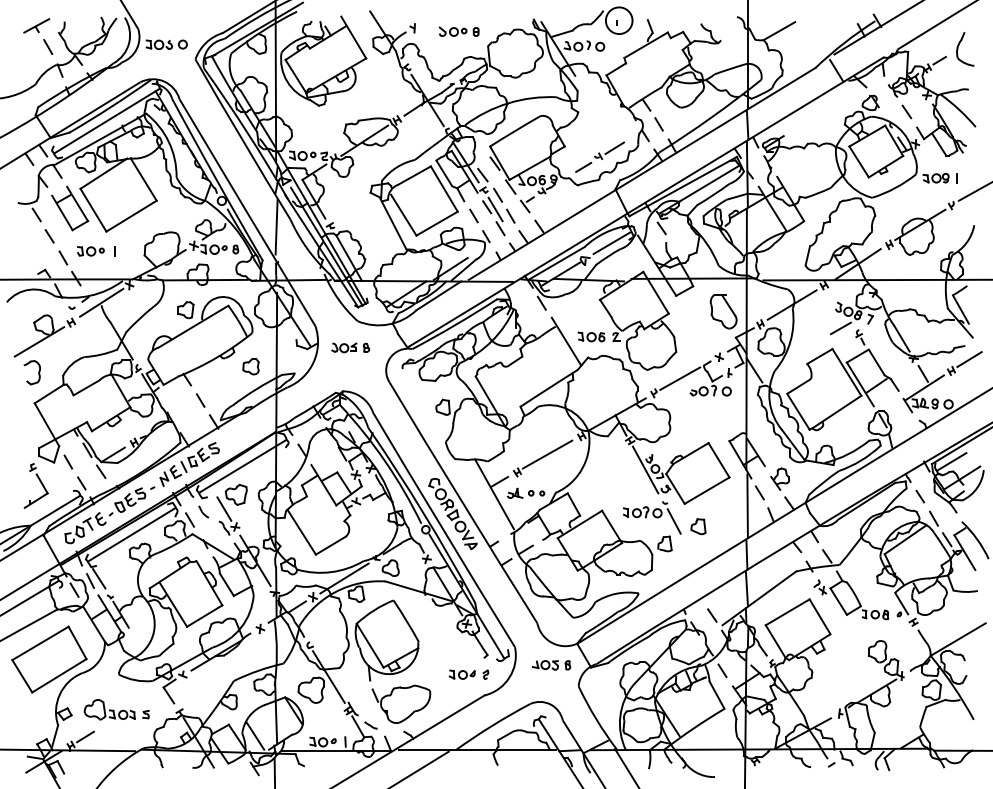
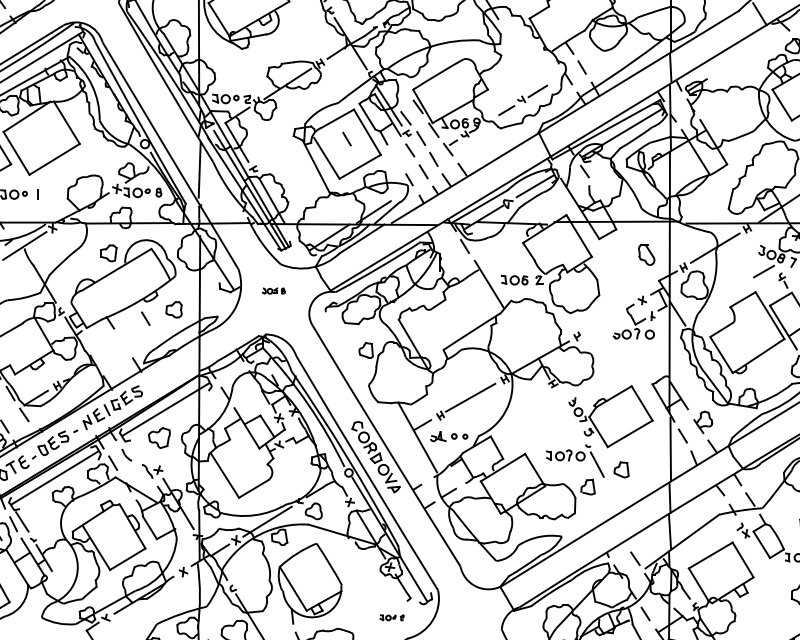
line: (495, 209) -> (418, 152), removed
line: (473, 215) -> (346, 138), moved
part: (723, 311) -> (646, 254), size x0.6
part: (350, 347) -> (273, 290), size x0.6
line: (680, 378) -> (603, 321), removed
line: (200, 400) -> (145, 318), moved
line: (645, 469) -> (568, 412), removed
line: (224, 508) -> (147, 451), removed
part: (551, 665) -> (474, 608), removed
part: (468, 674) -> (391, 617), size x0.6

